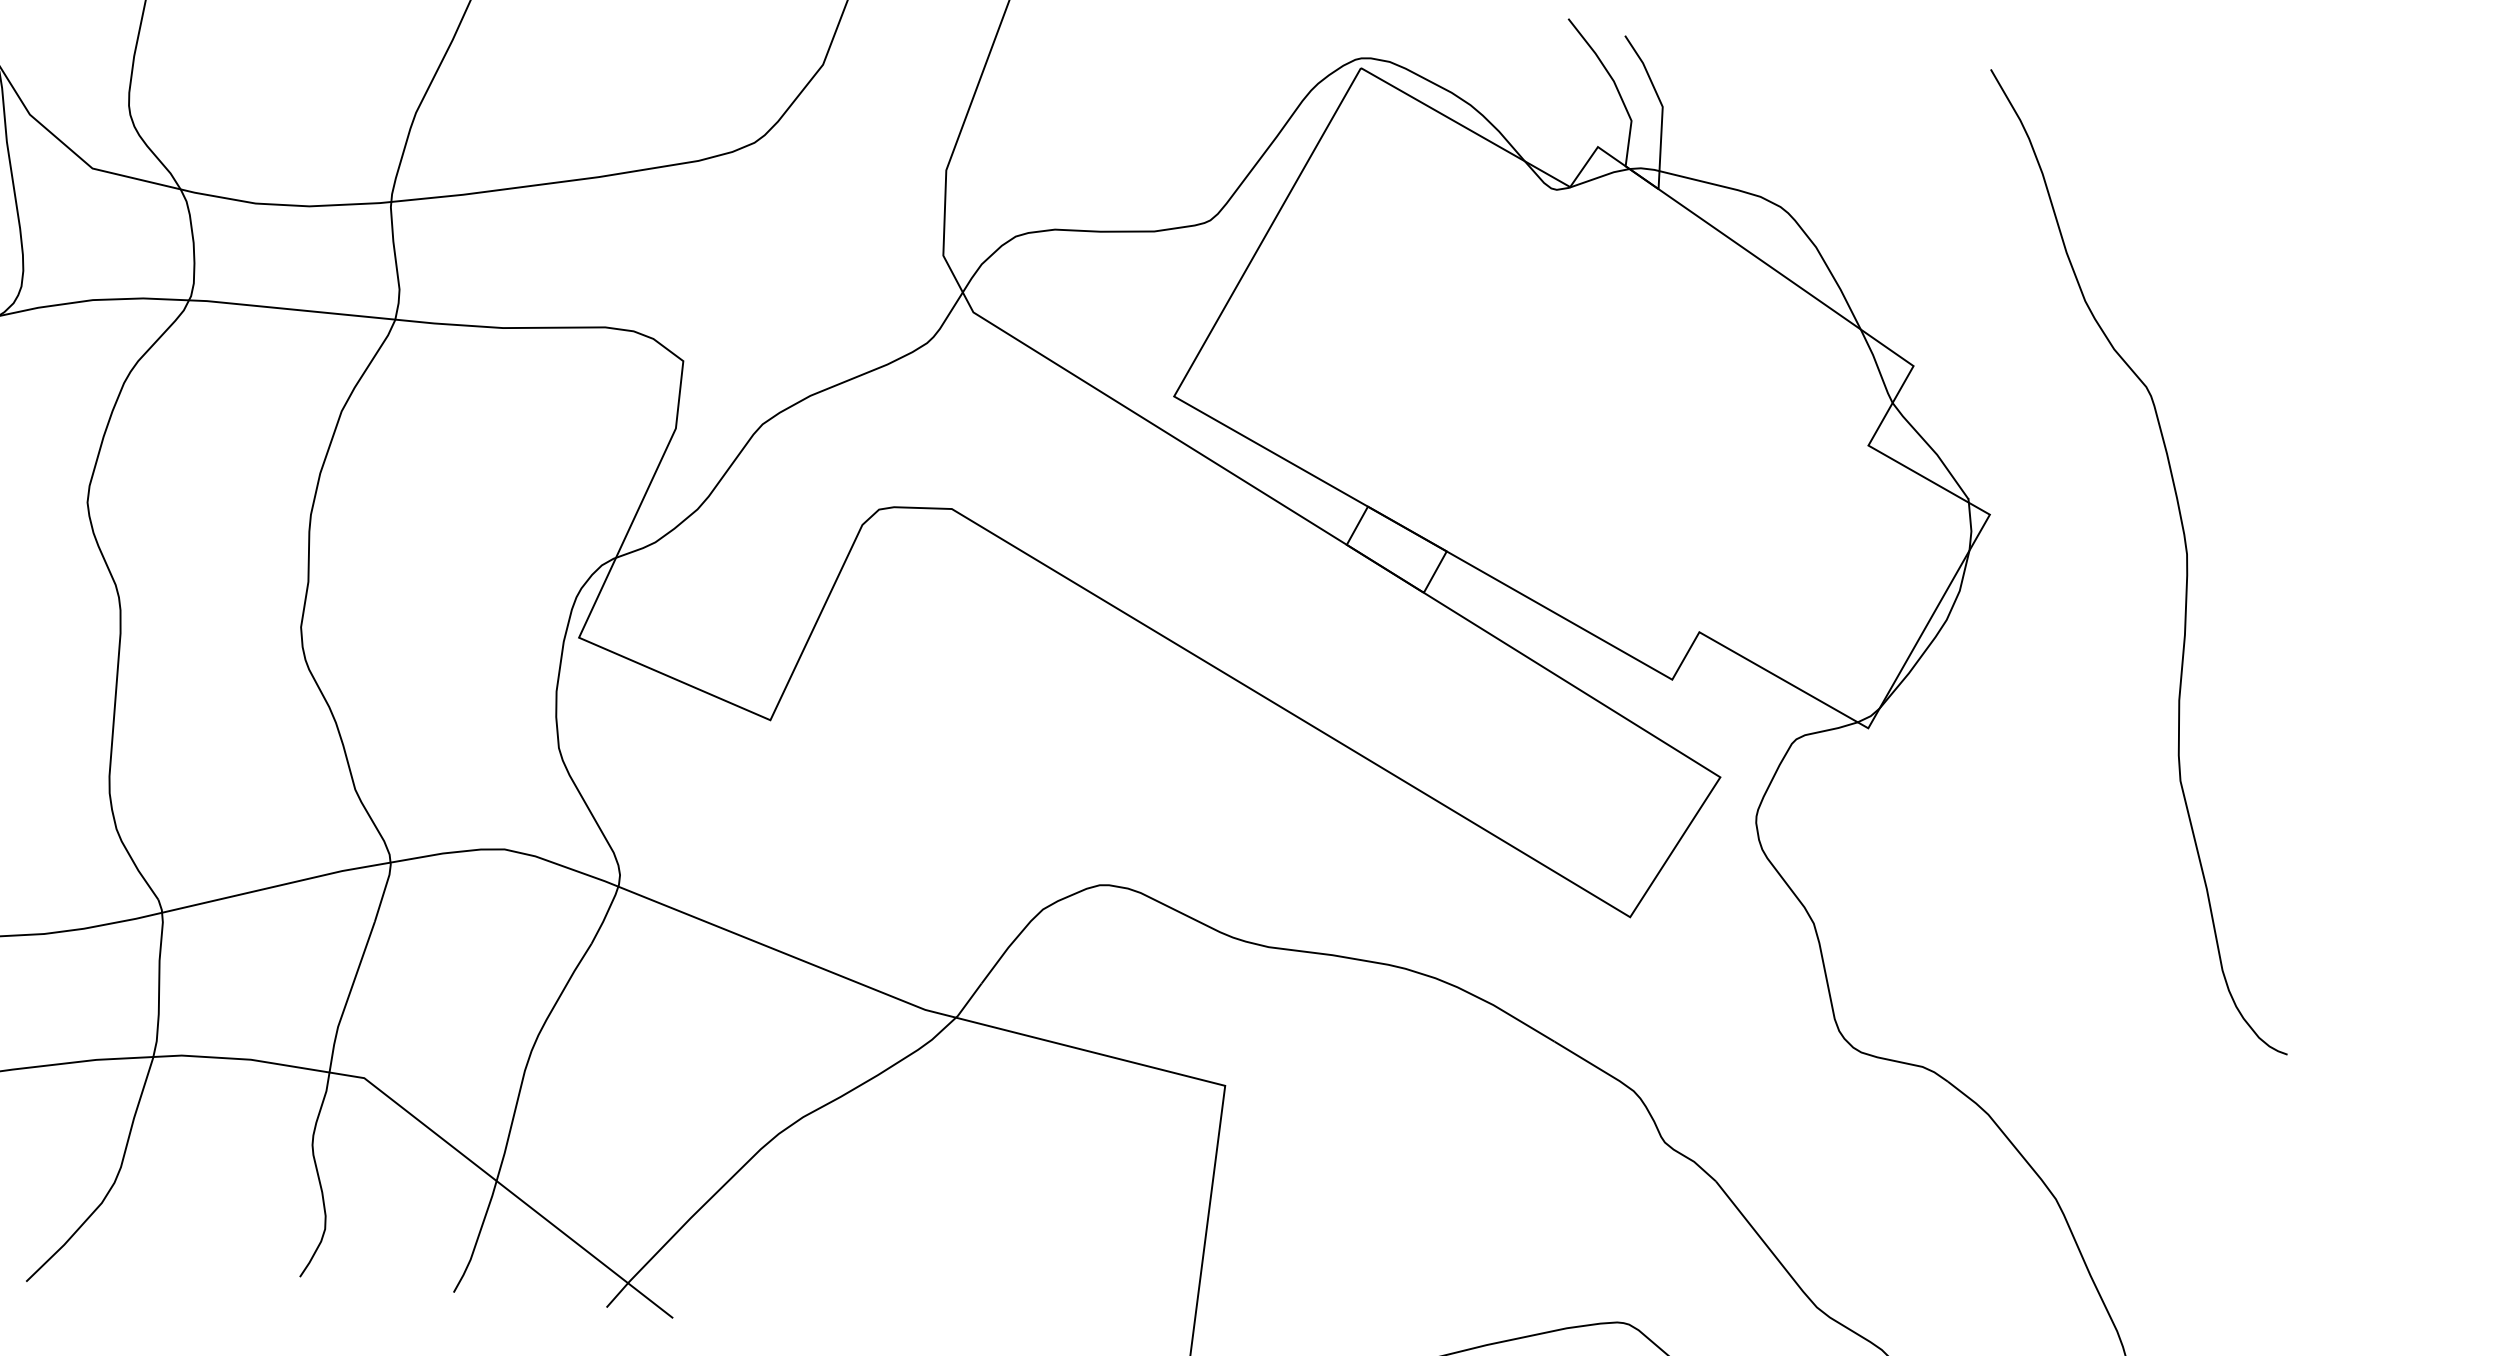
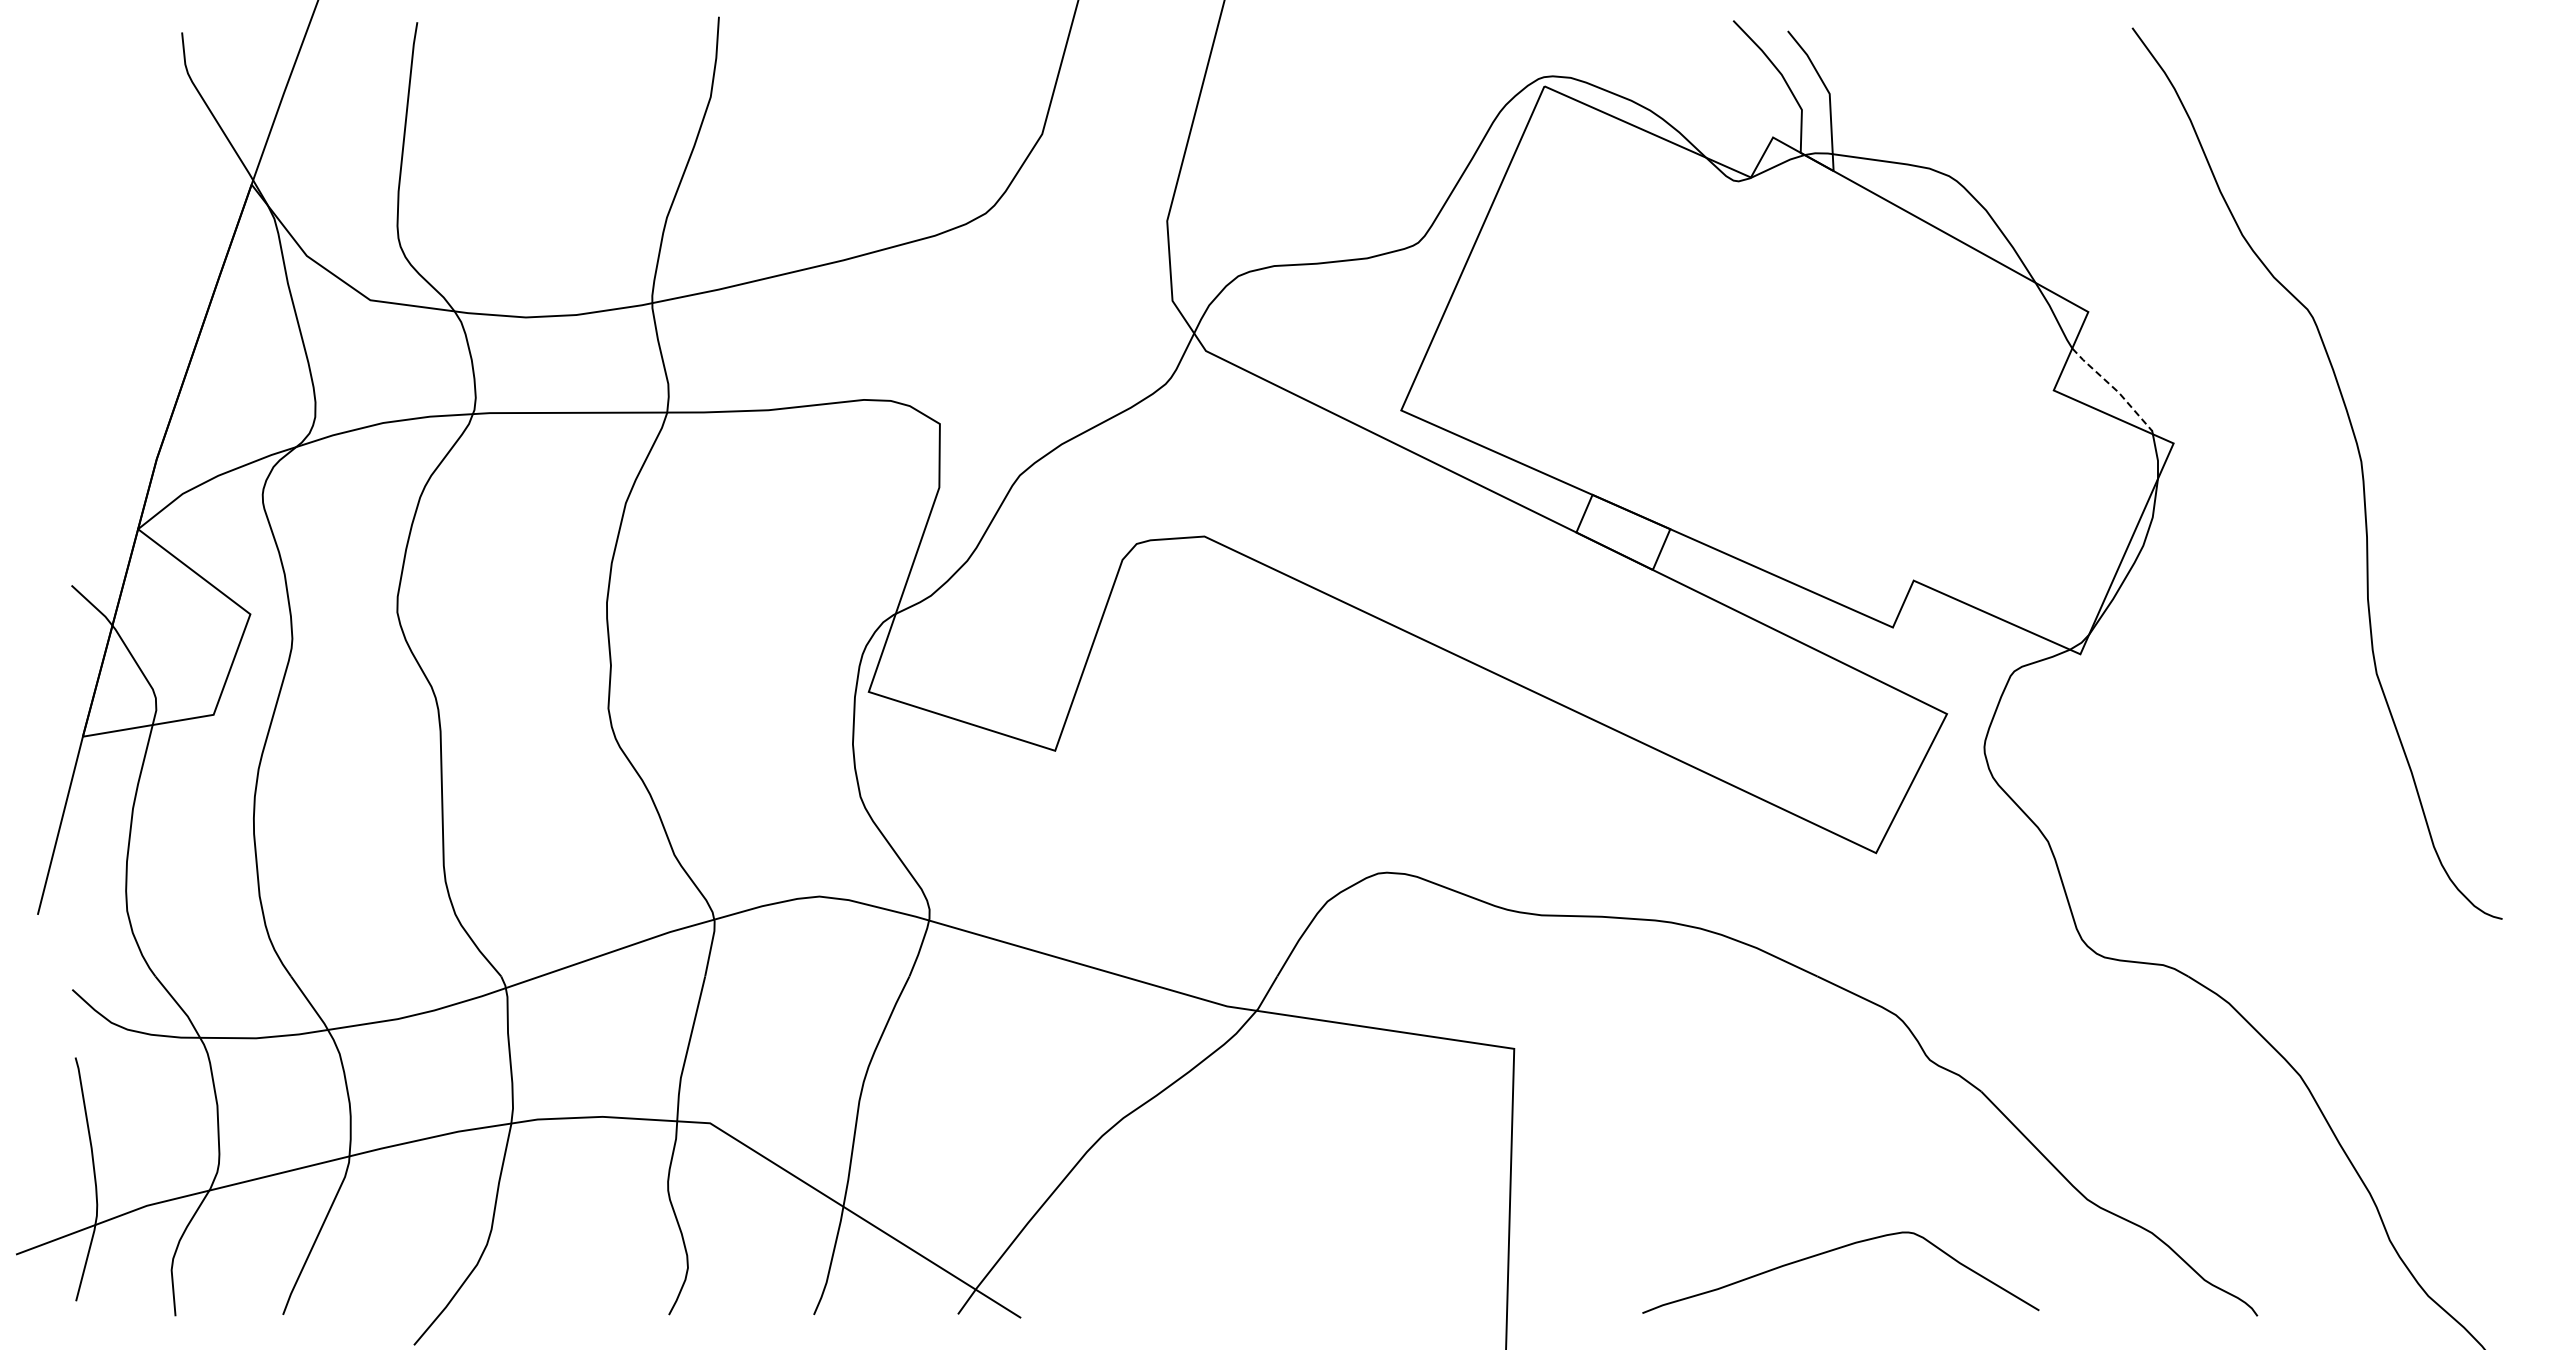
line: (1932, 448) -> (2113, 387), solid -> dashed

